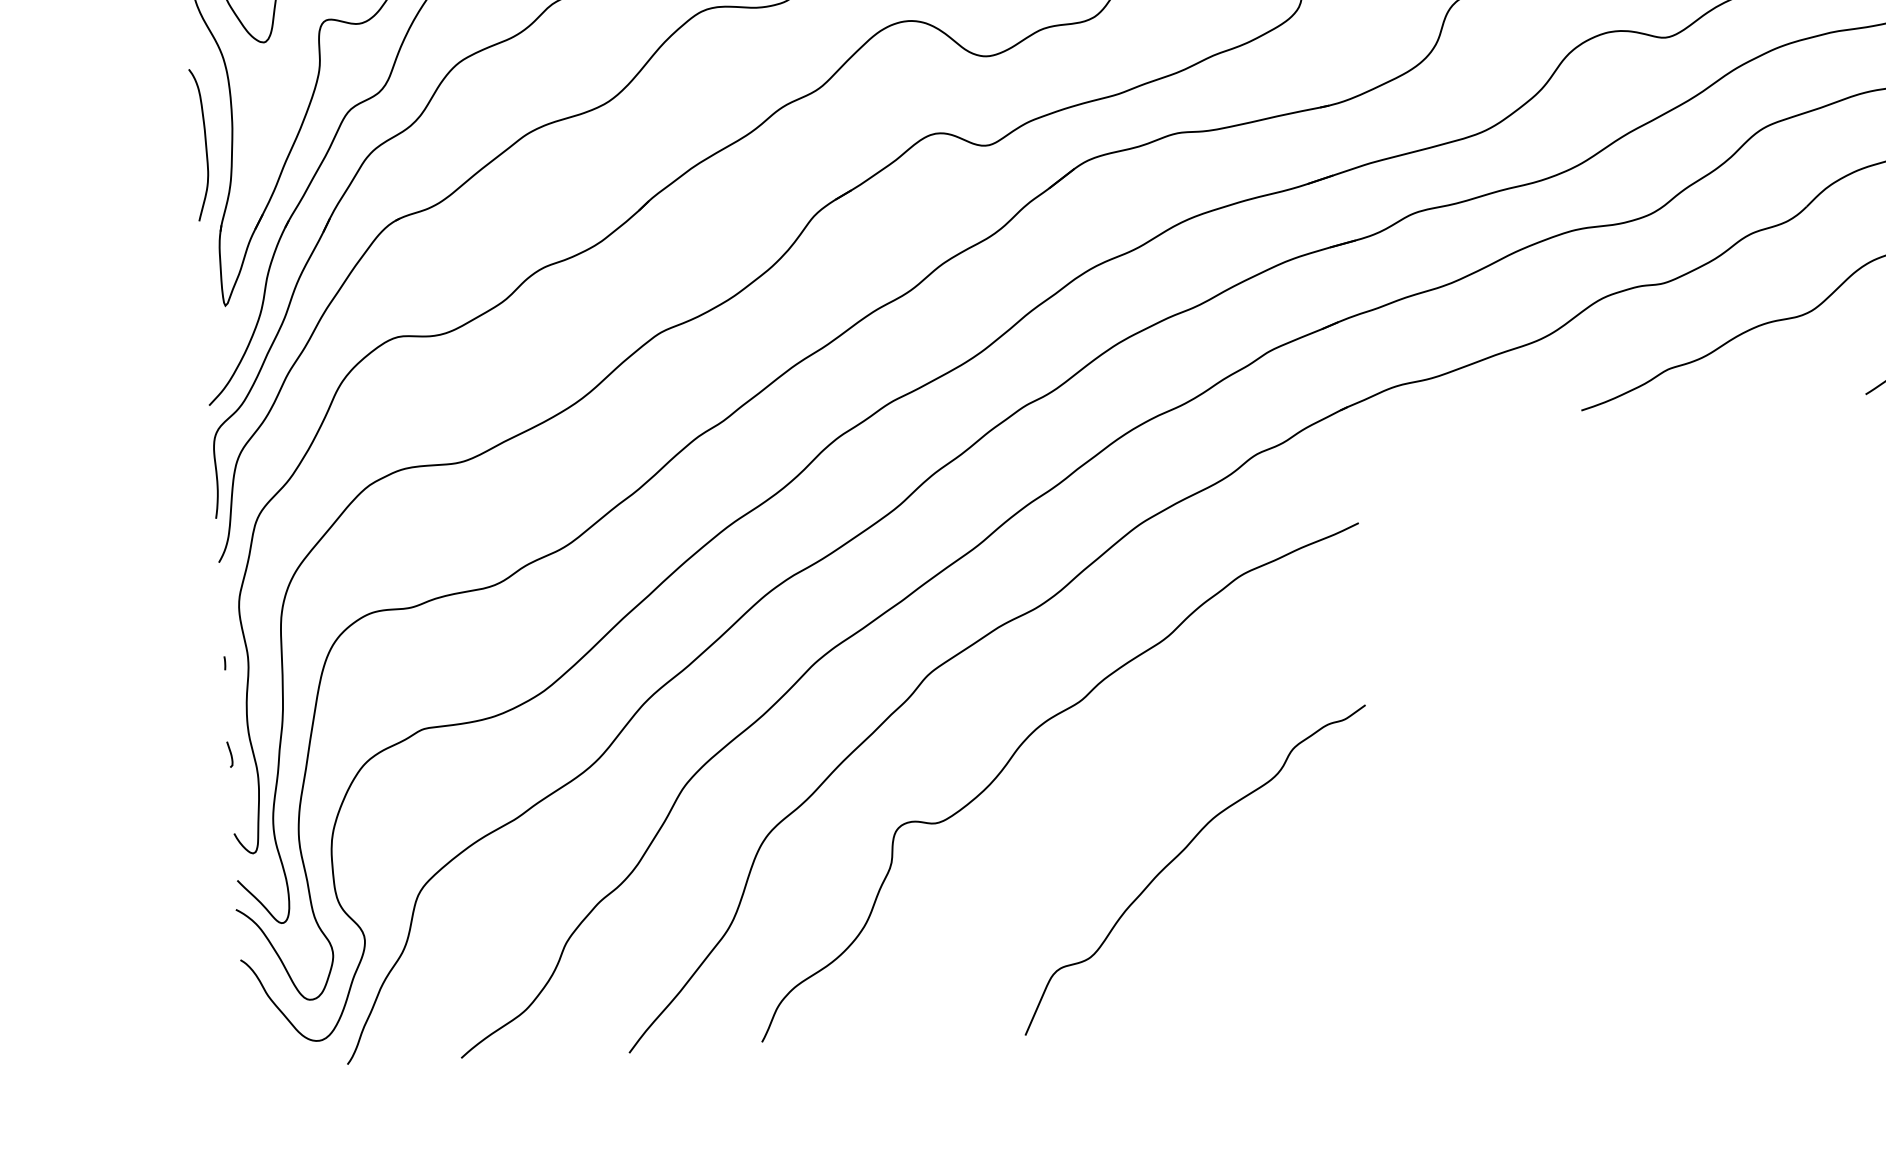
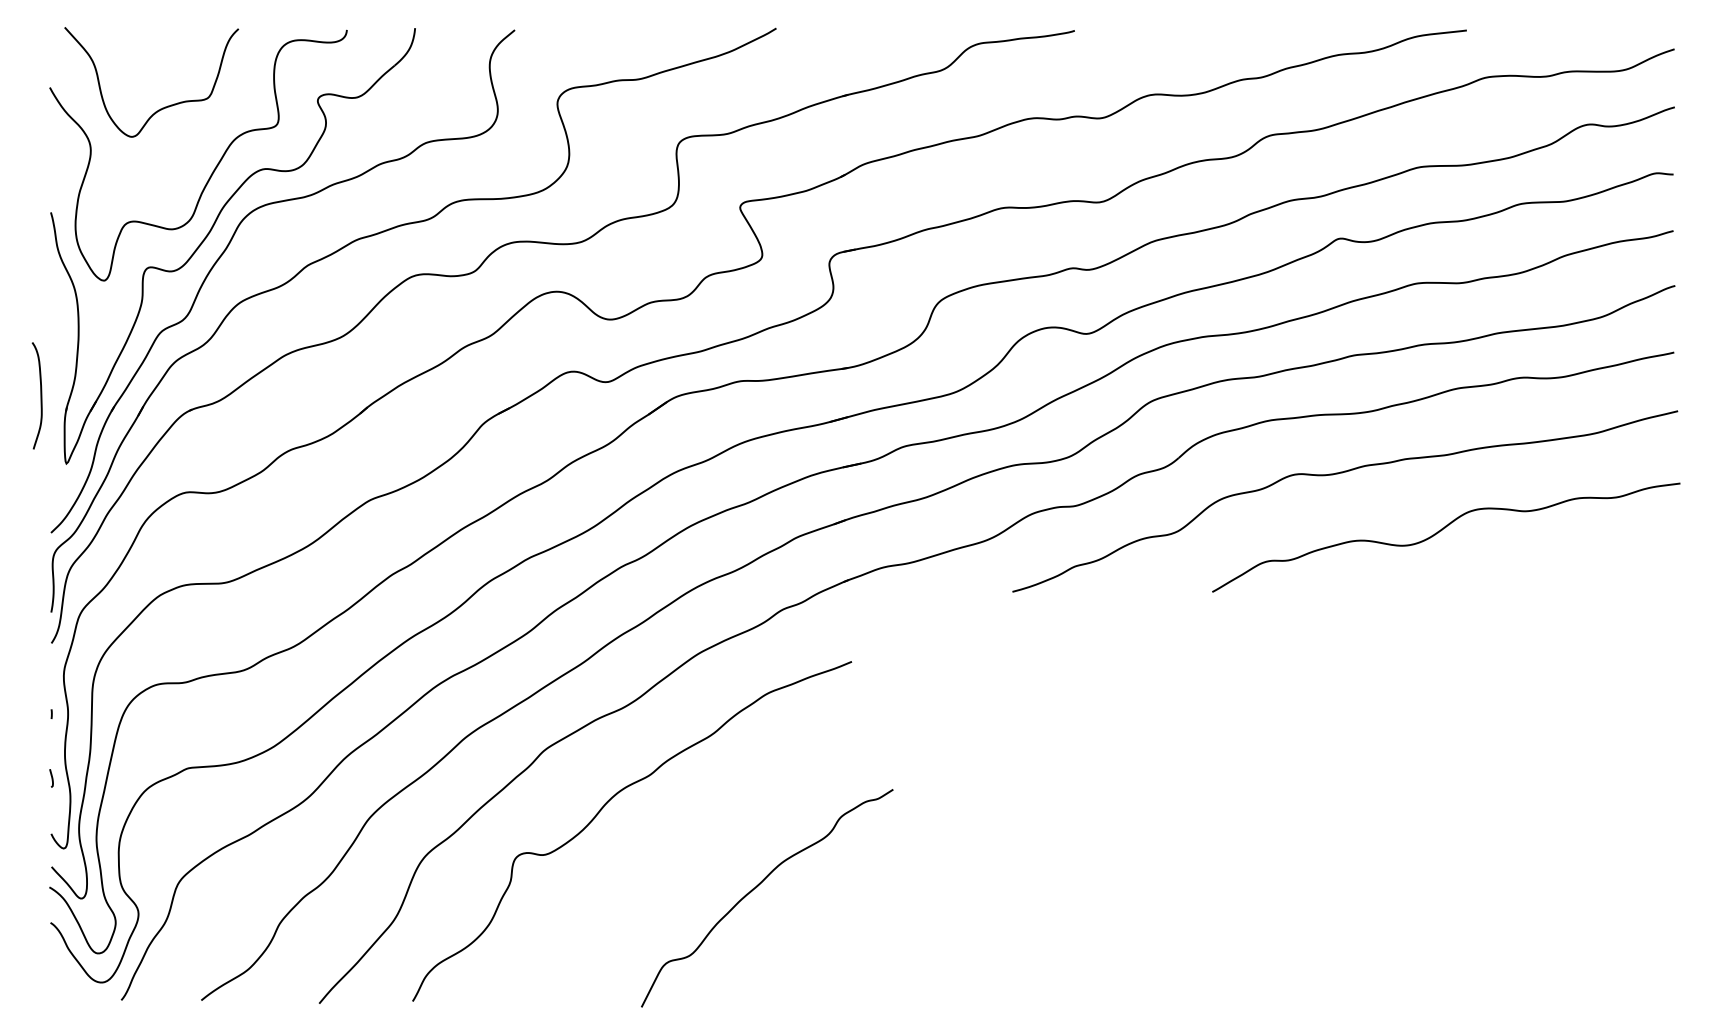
curve: (204, 144) -> (40, 395), moved
curve: (1180, 855) -> (757, 887), moved

